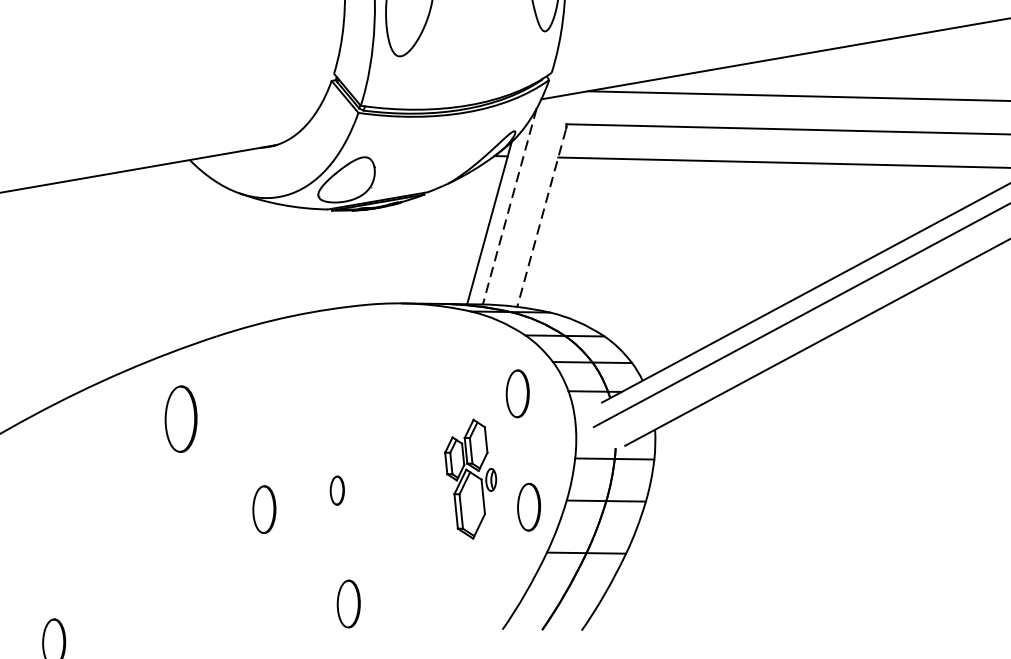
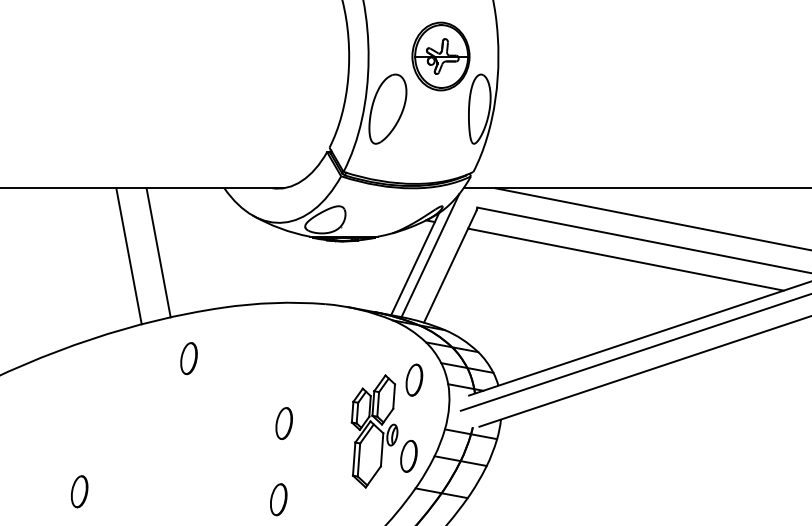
line: (509, 206) -> (430, 255), dashed -> solid
line: (541, 217) -> (450, 266), dashed -> solid
line: (109, 271) -> (158, 252), added
line: (66, 284) -> (128, 256), added
part: (180, 419) -> (188, 358), size x0.71
part: (472, 479) -> (374, 431), size x1.43
part: (336, 490) -> (283, 423), size x1.67
part: (263, 509) -> (233, 427), removed

